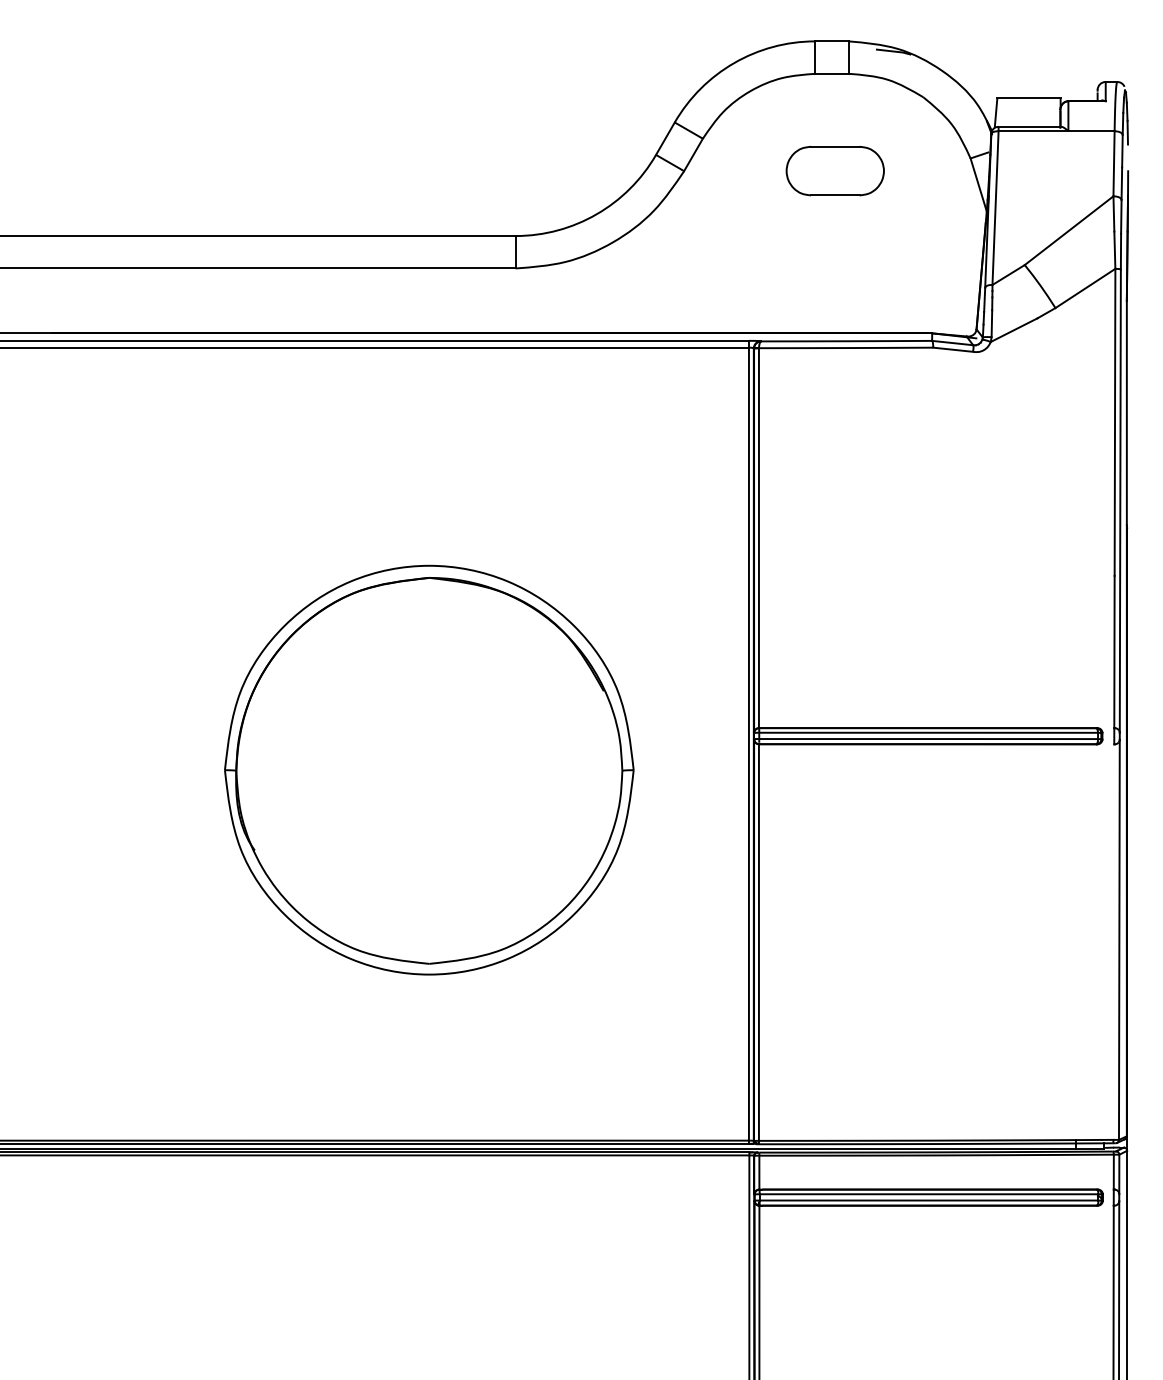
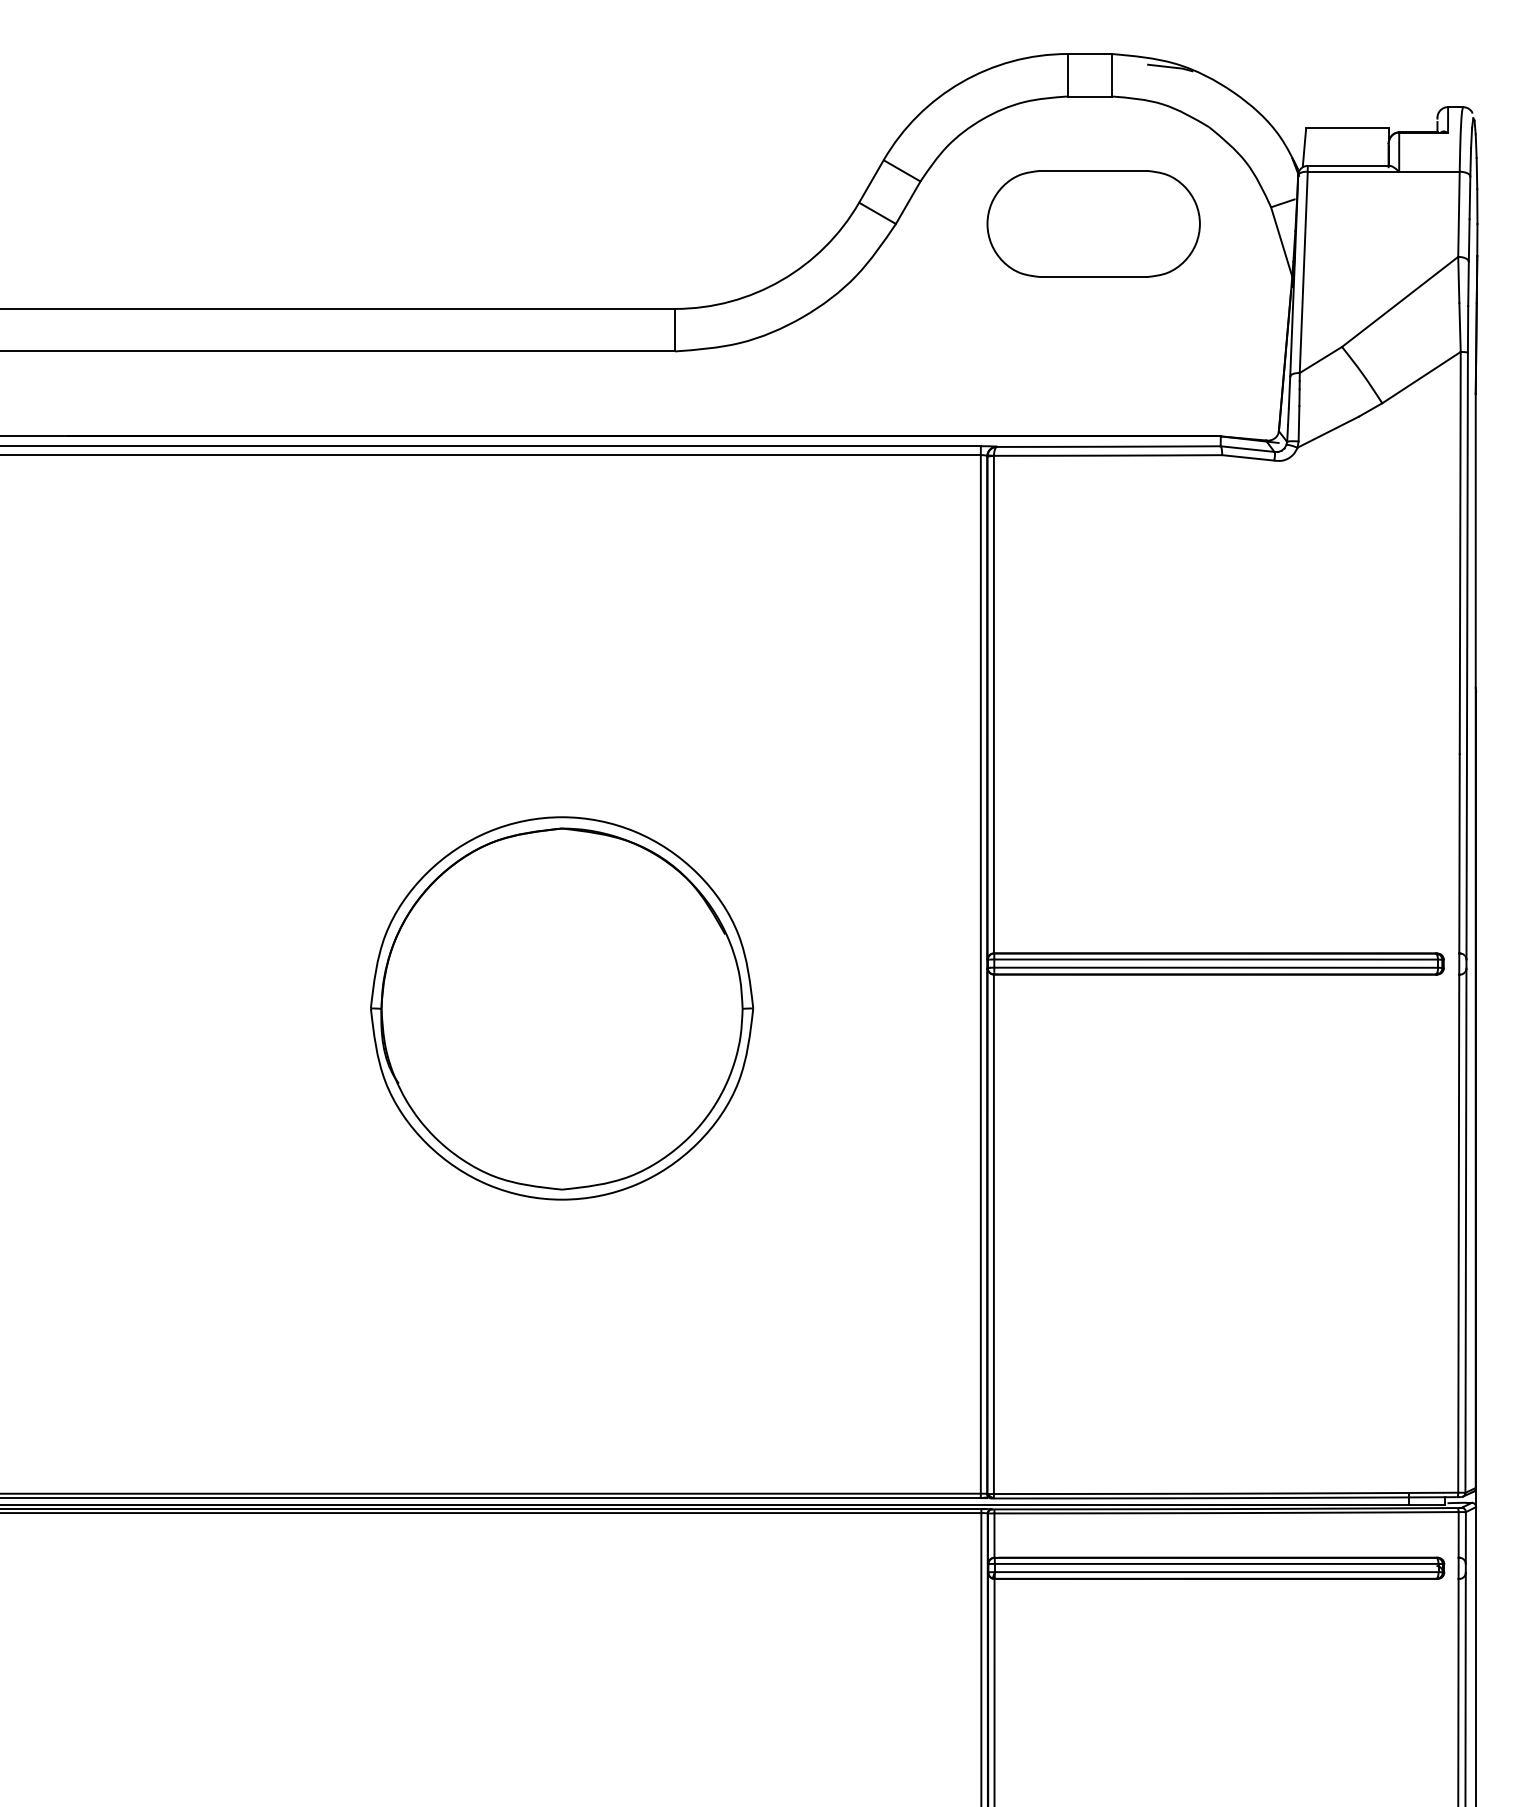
line: (1128, 157) -> (1477, 206), added
part: (835, 170) -> (1094, 223), size x1.67
part: (428, 769) -> (561, 1007), size x0.71
line: (1113, 941) -> (1458, 1232), added

